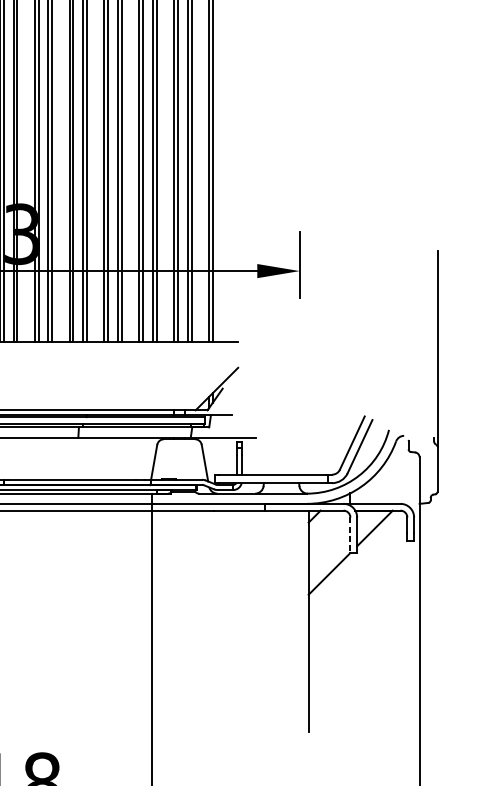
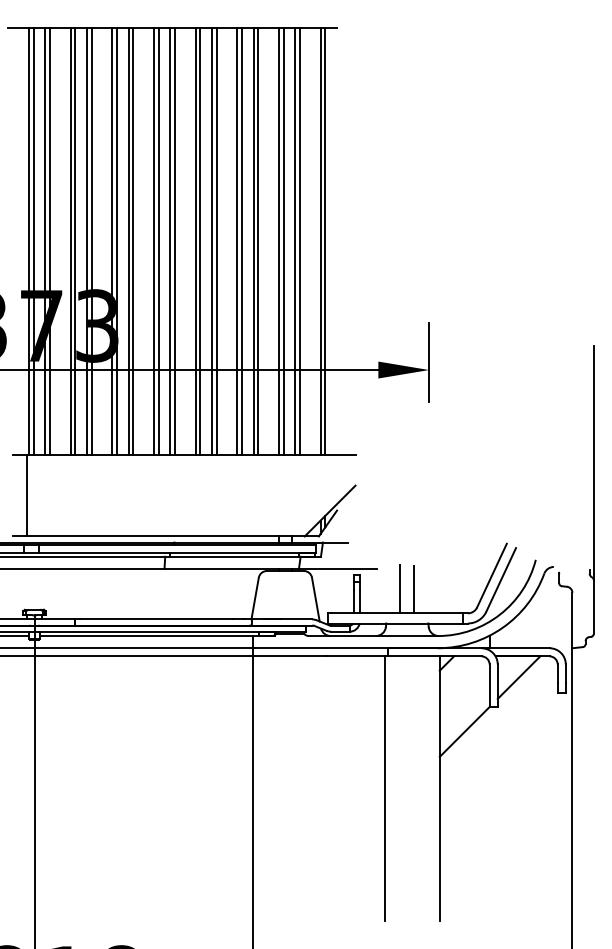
line: (275, 454) -> (400, 589), added
line: (287, 454) -> (414, 589), added
line: (350, 535) -> (489, 686), dashed -> solid
line: (263, 621) -> (385, 788), added

